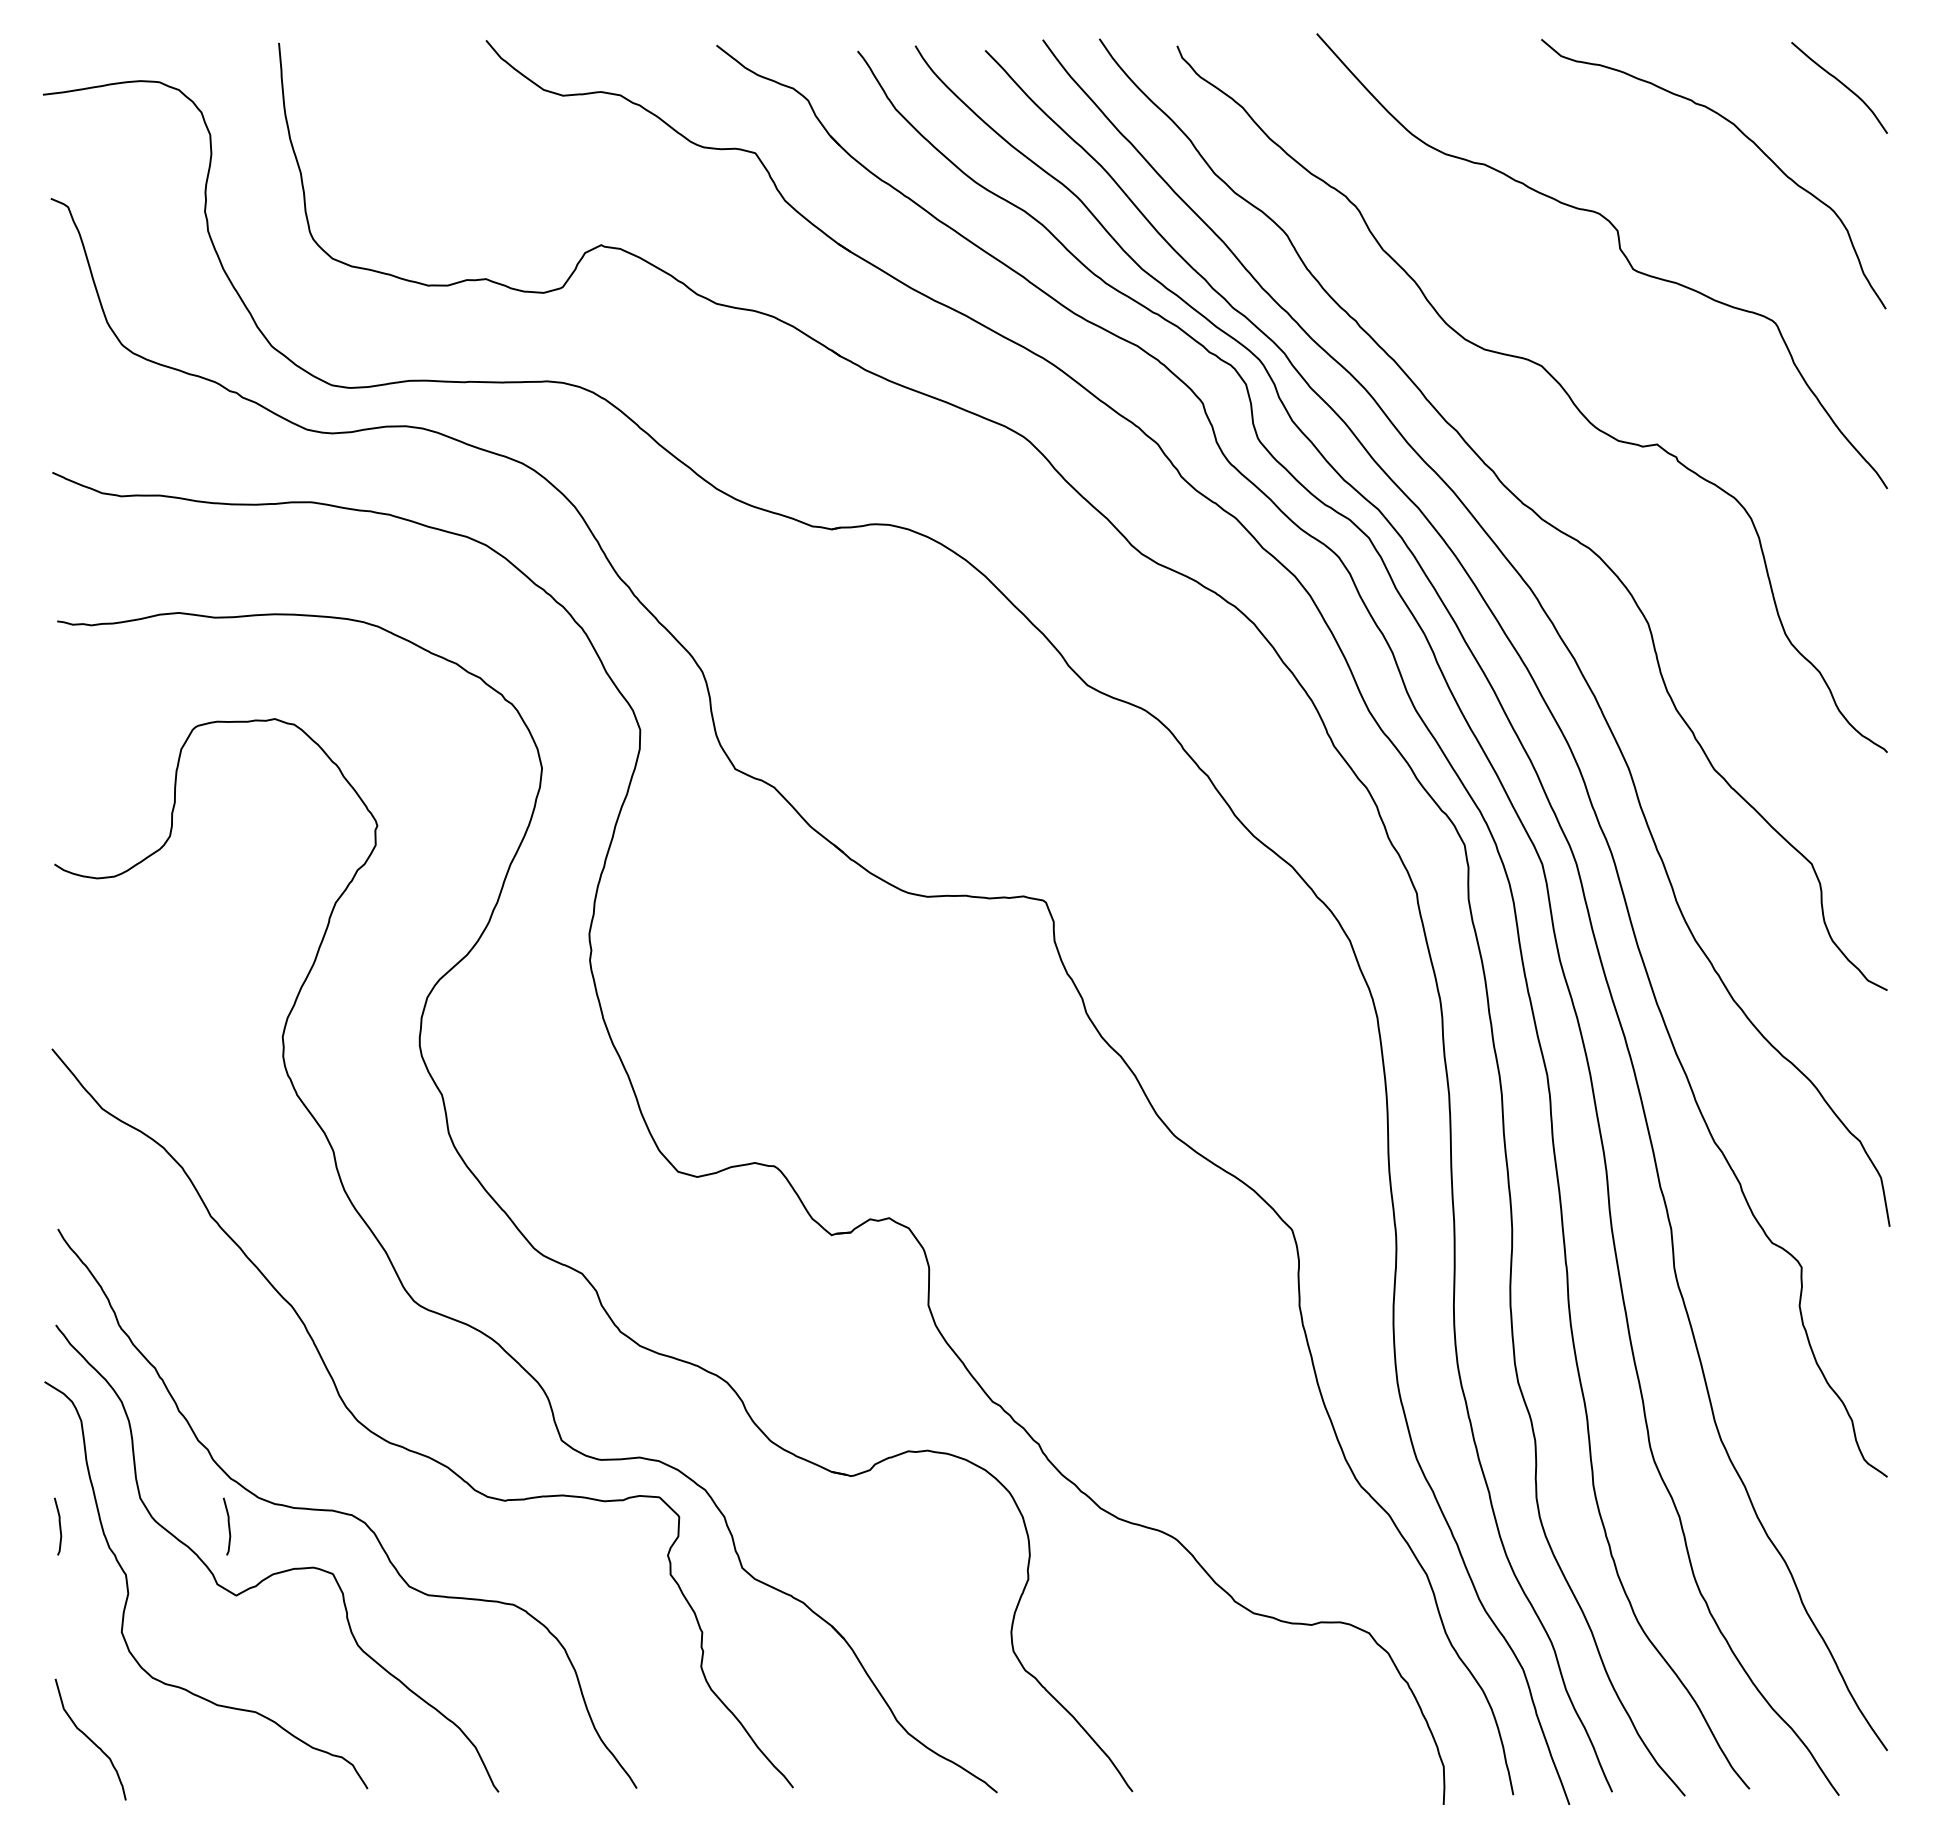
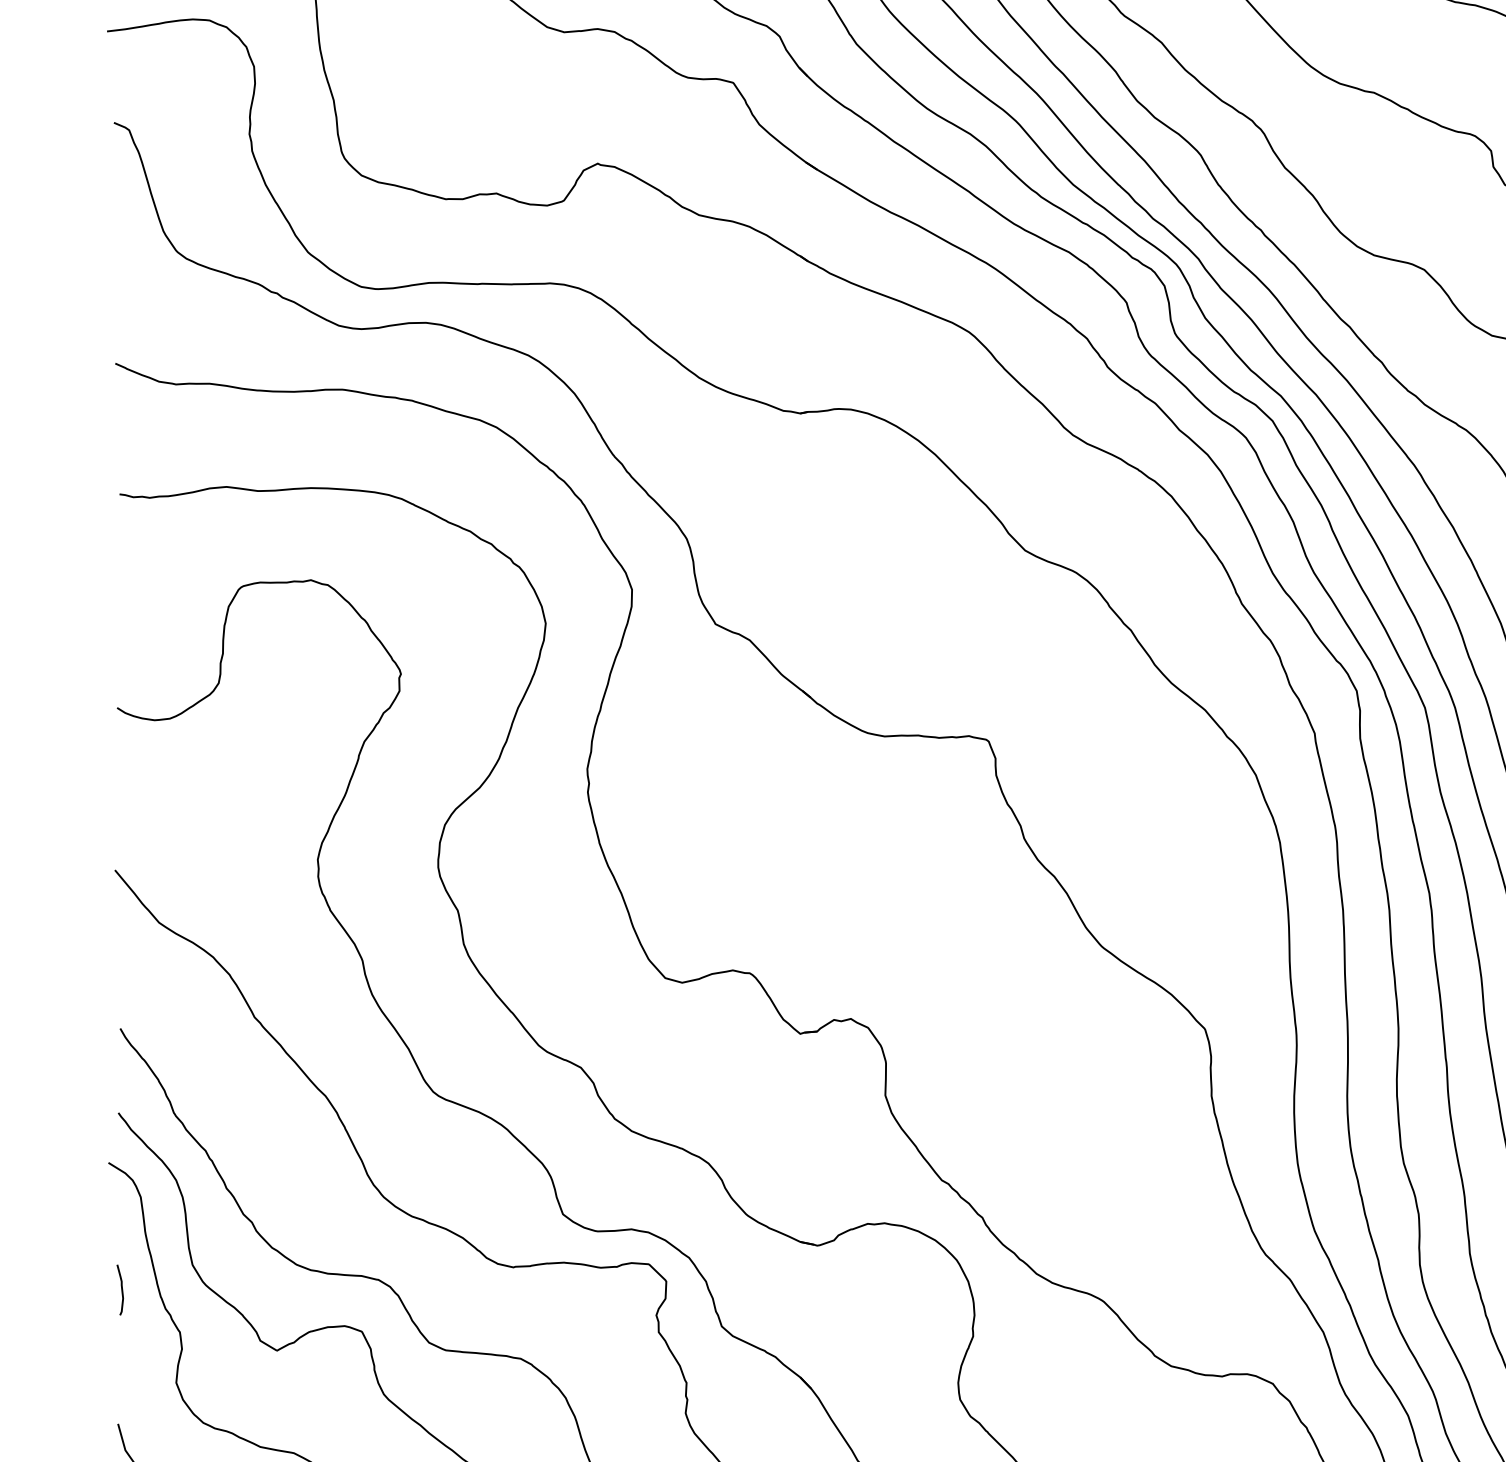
curve: (228, 1526) -> (270, 1289), removed

